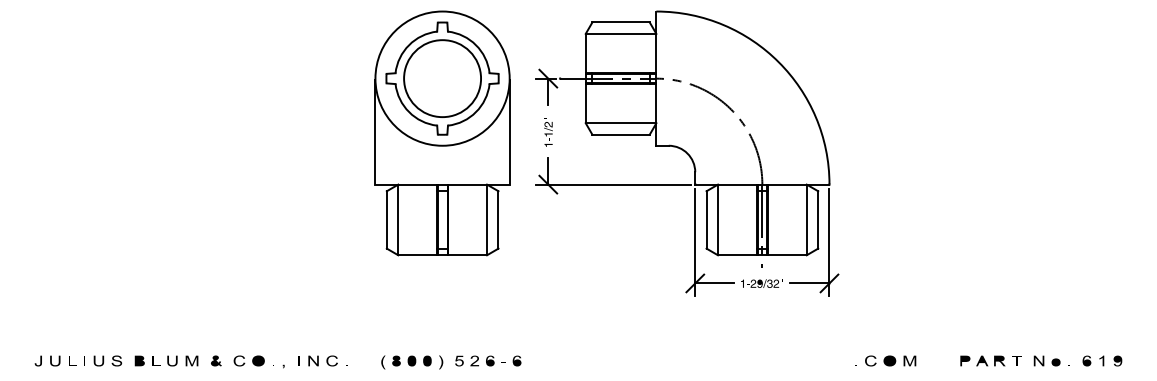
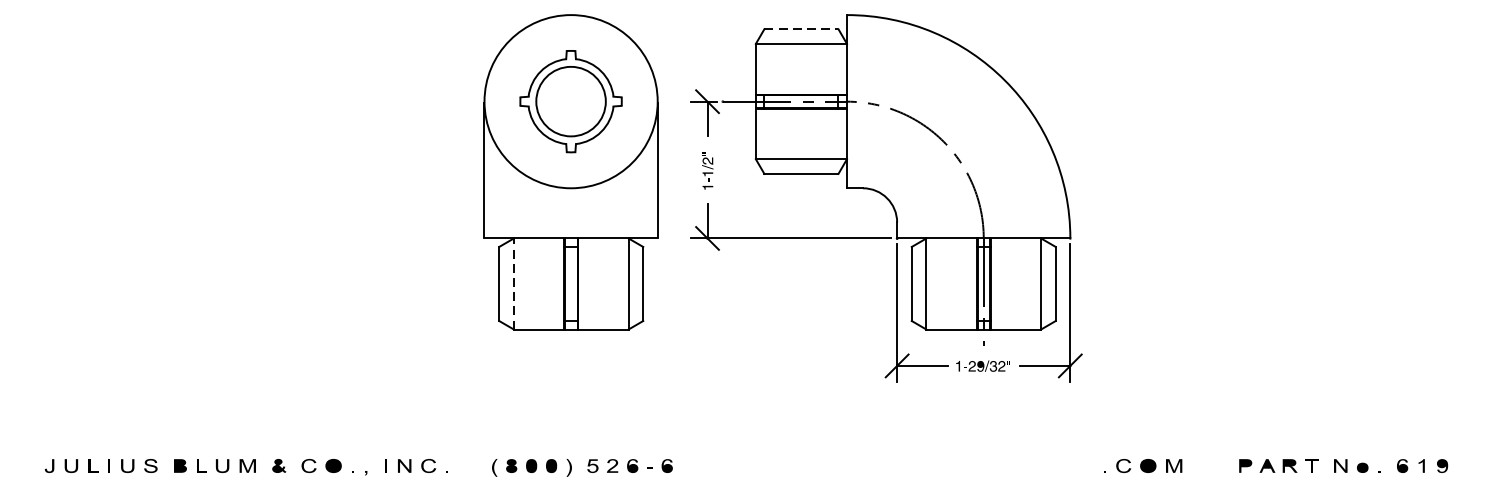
line: (621, 22) -> (801, 29), solid -> dashed
part: (442, 78) -> (571, 101), size x0.7
line: (398, 219) -> (514, 283), solid -> dashed

